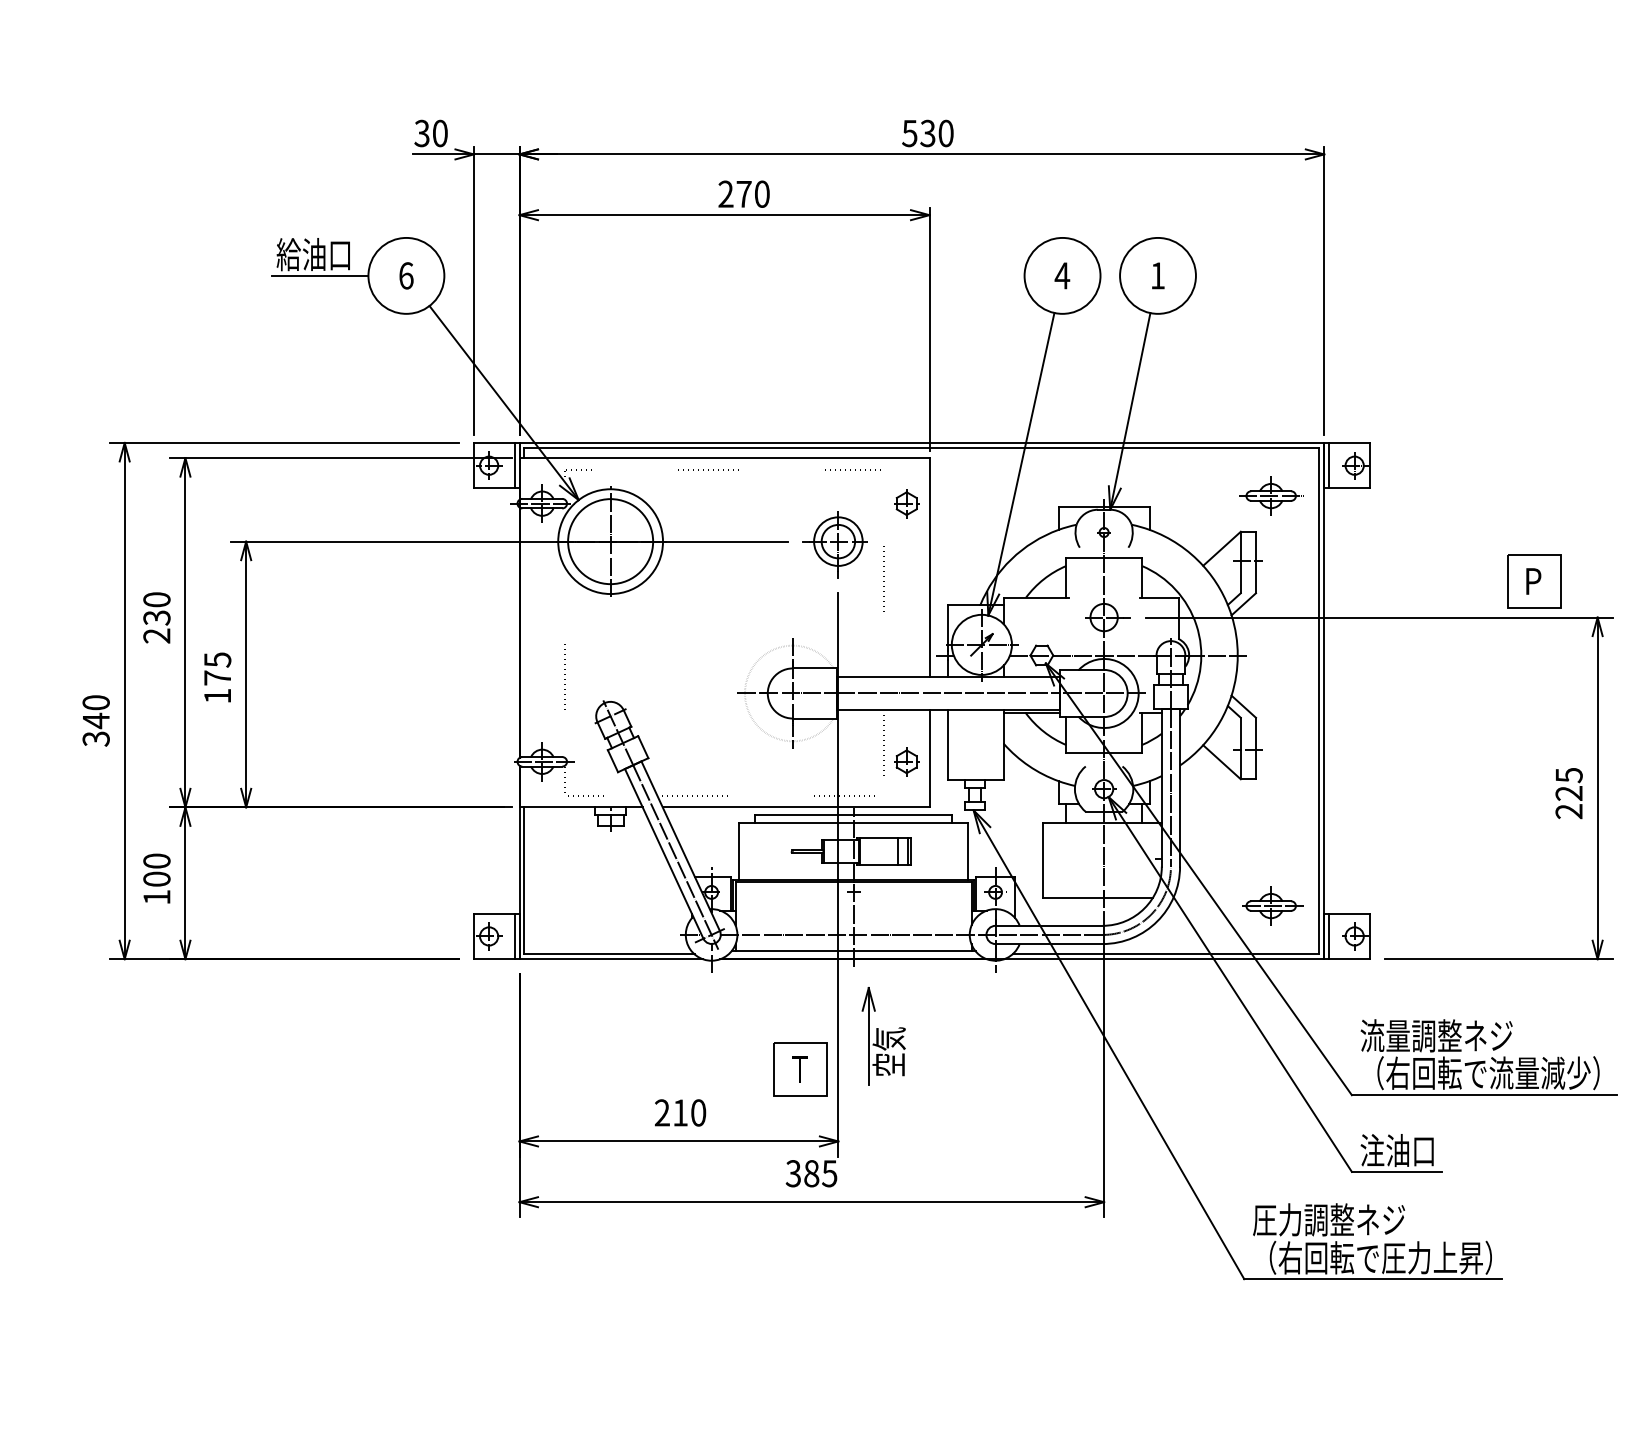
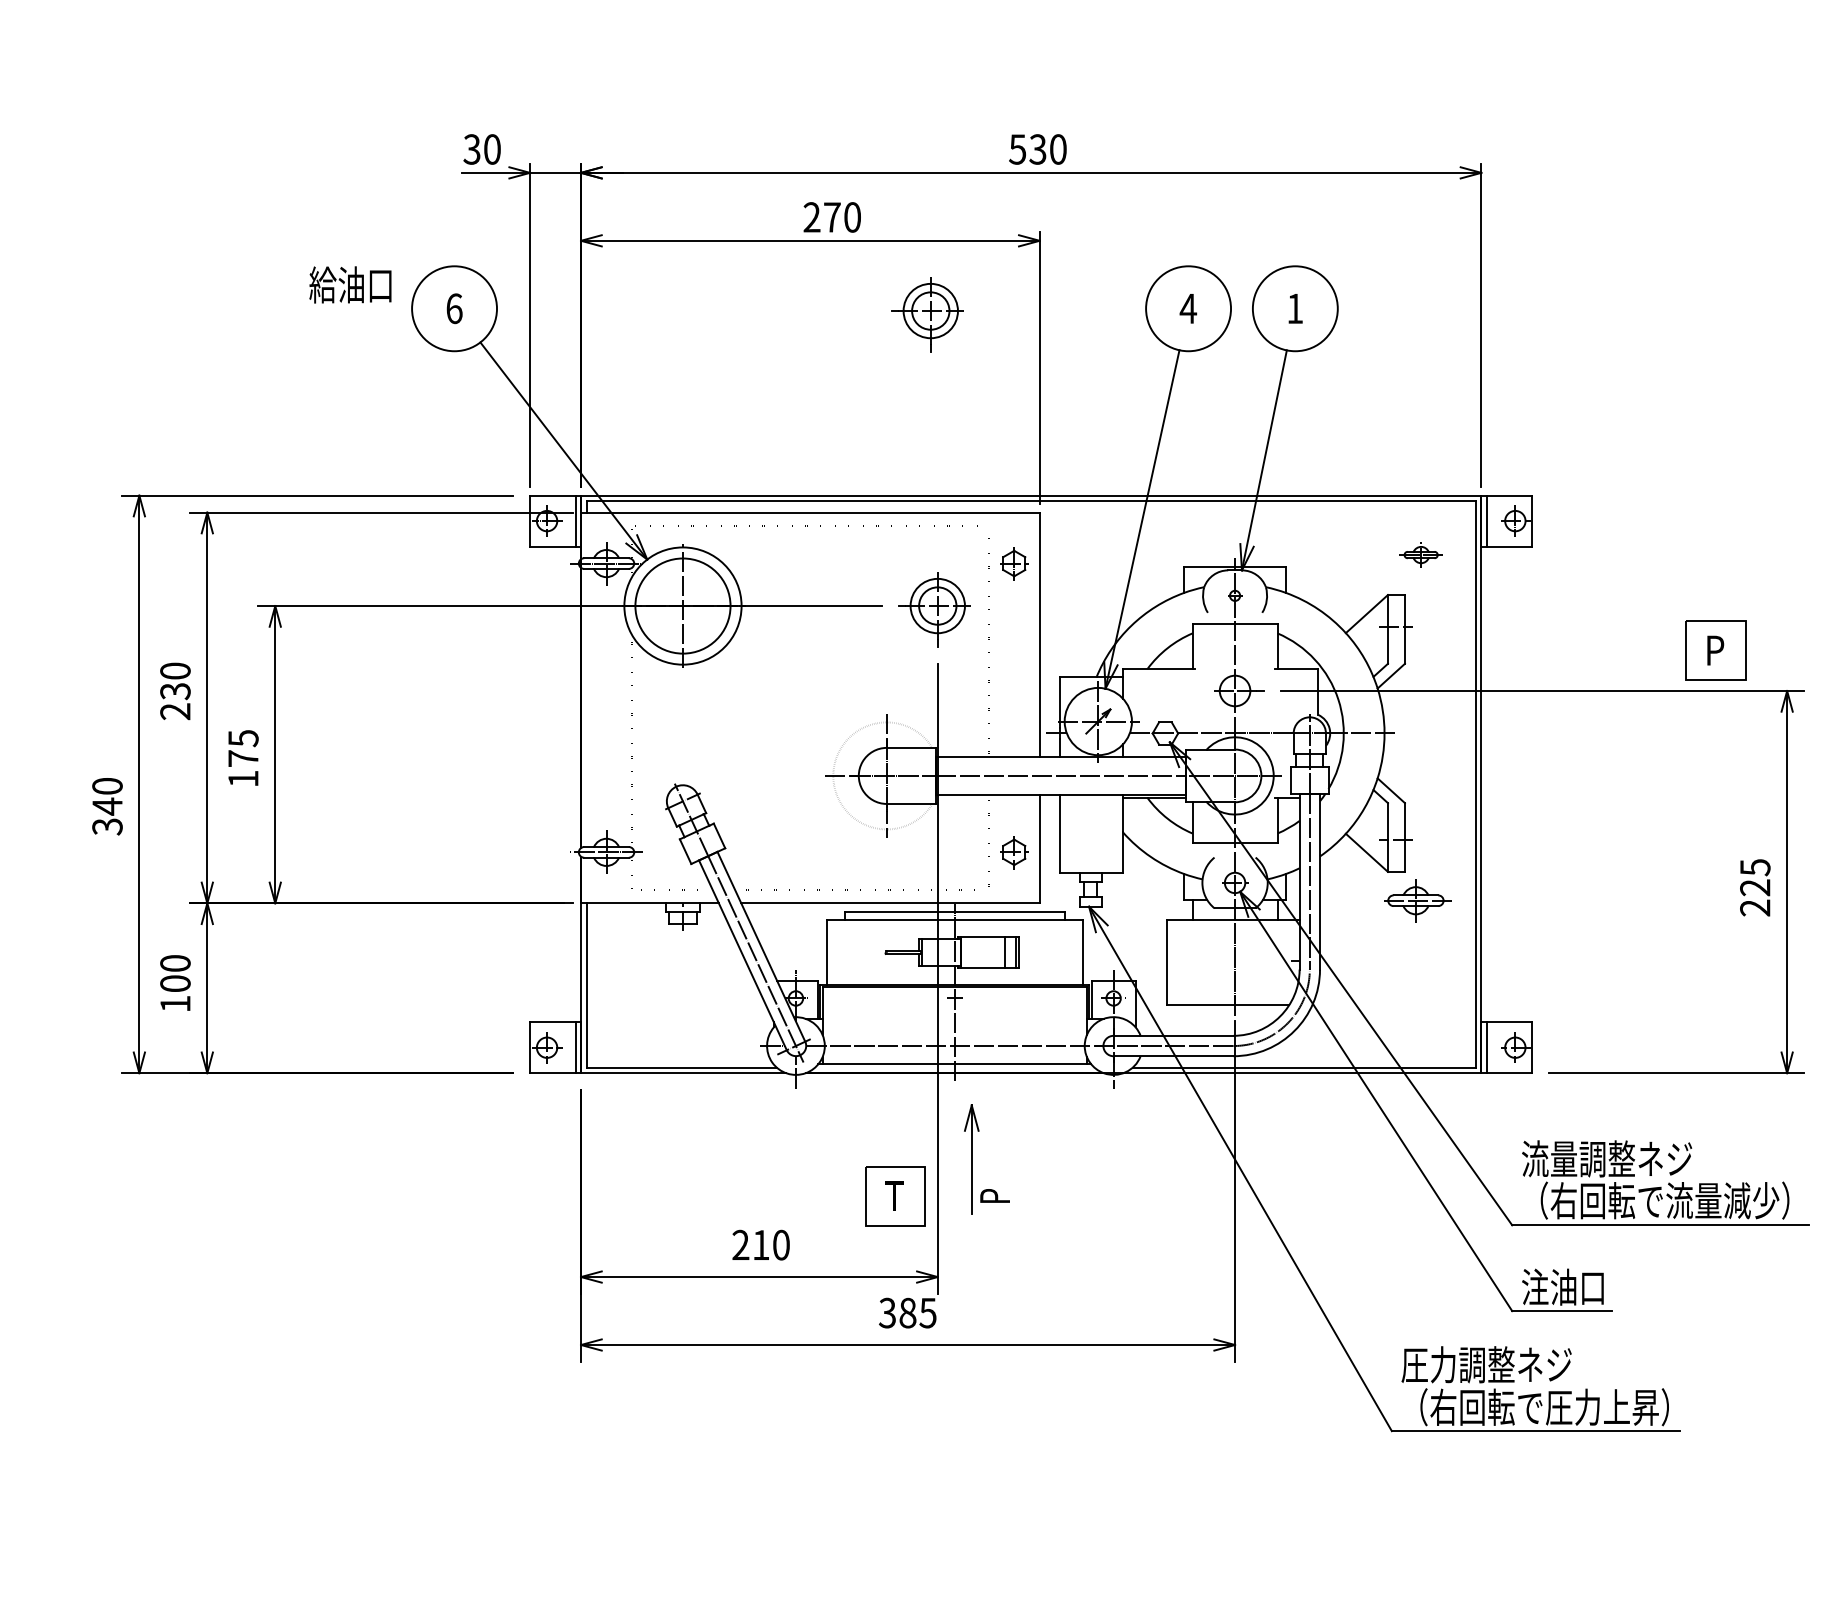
line: (320, 275) -> (358, 308), removed
part: (829, 281) -> (927, 314), added
part: (1268, 495) -> (1419, 554), size x0.6
part: (1272, 905) -> (1417, 900), moved
text: (889, 1051) -> (994, 1176), 空気 -> P

